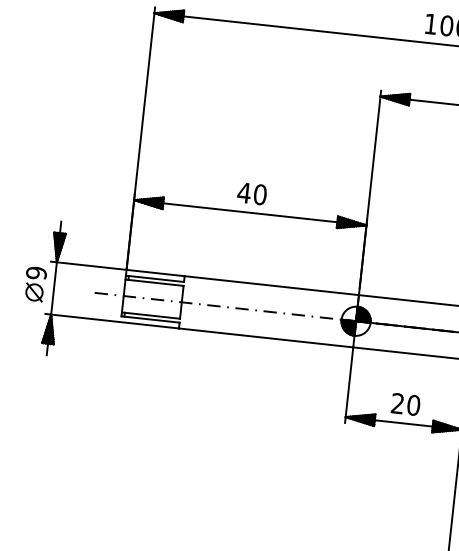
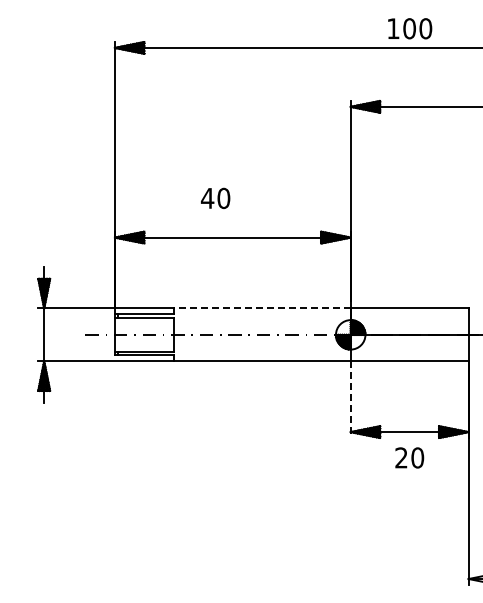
text: (252, 192) -> (215, 197), moved
part: (34, 284) -> (24, 332), removed
line: (270, 285) -> (261, 308), solid -> dashed
line: (348, 385) -> (350, 400), solid -> dashed
text: (405, 404) -> (409, 457), moved

